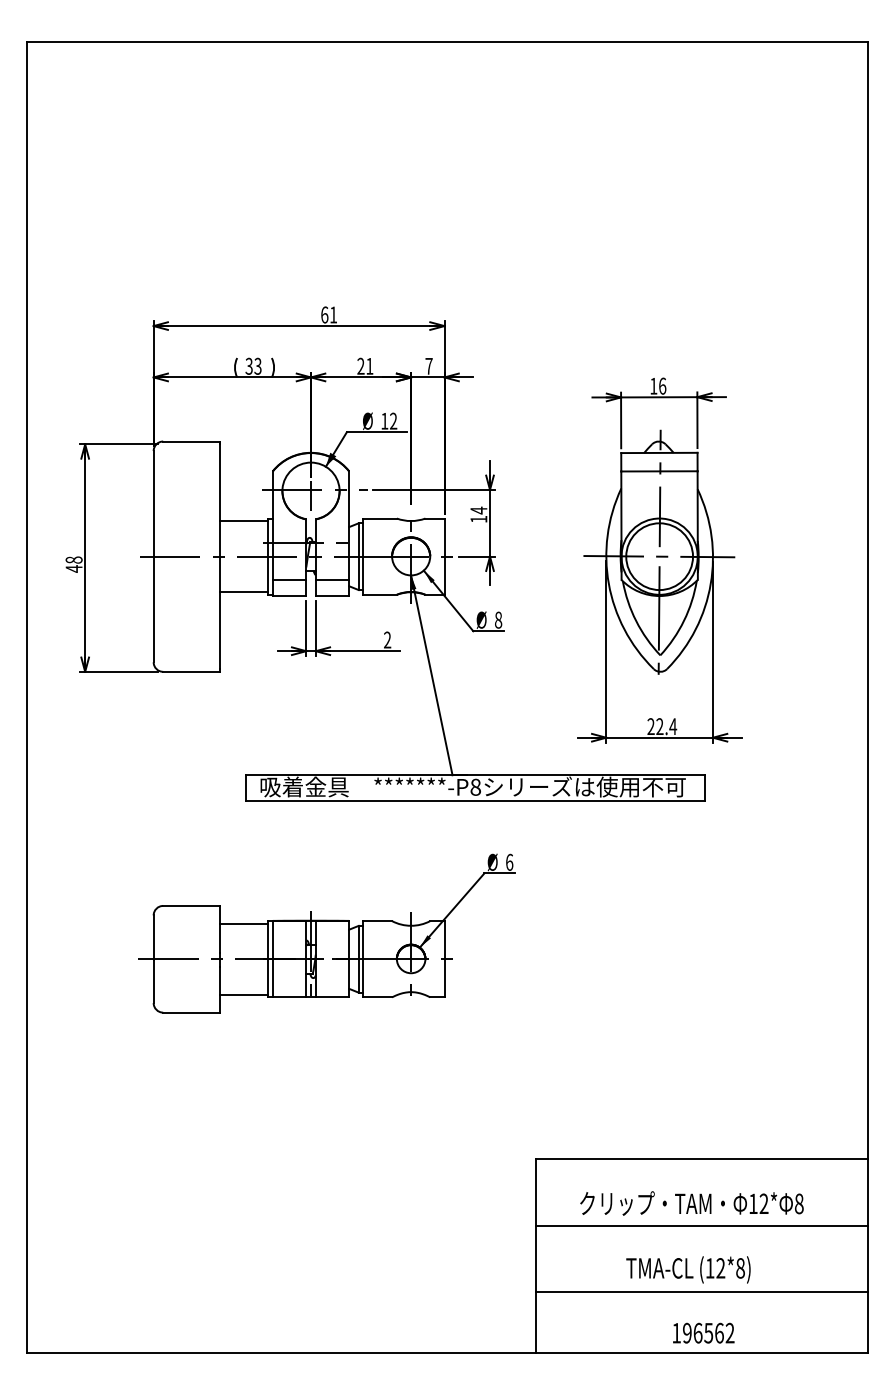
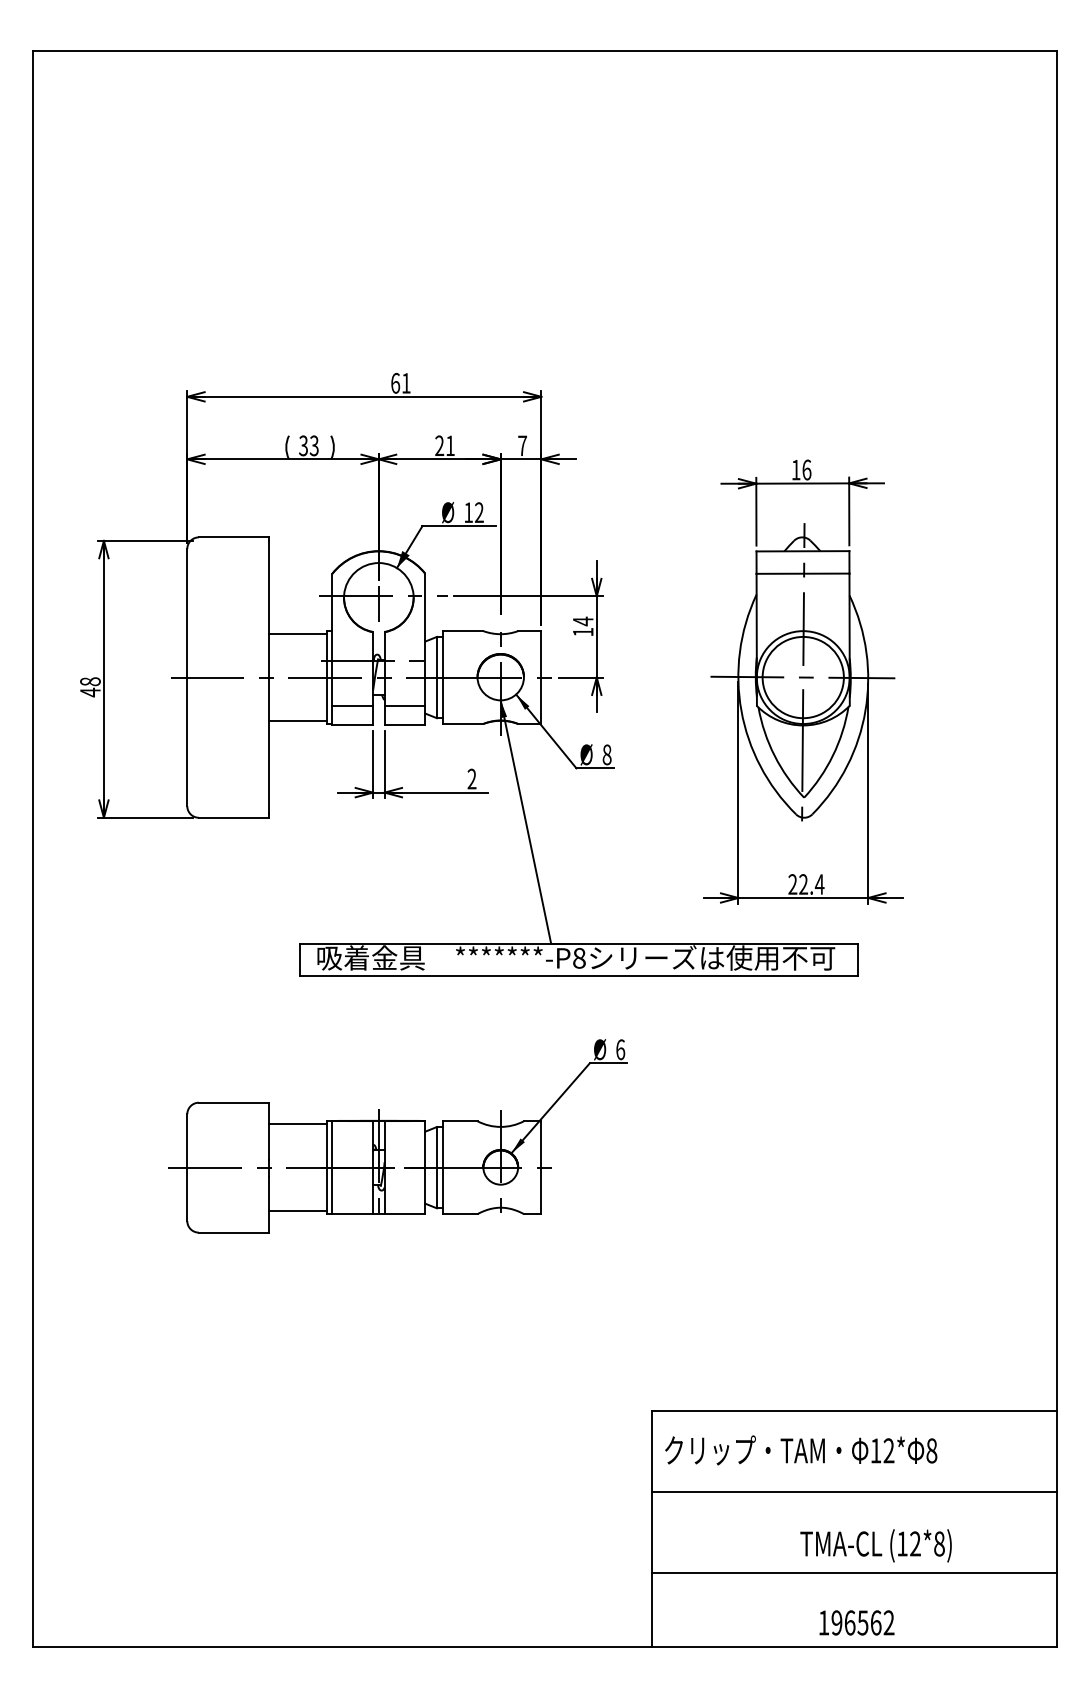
text: (691, 1203) -> (800, 1450), moved
text: (688, 1269) -> (876, 1545), moved

